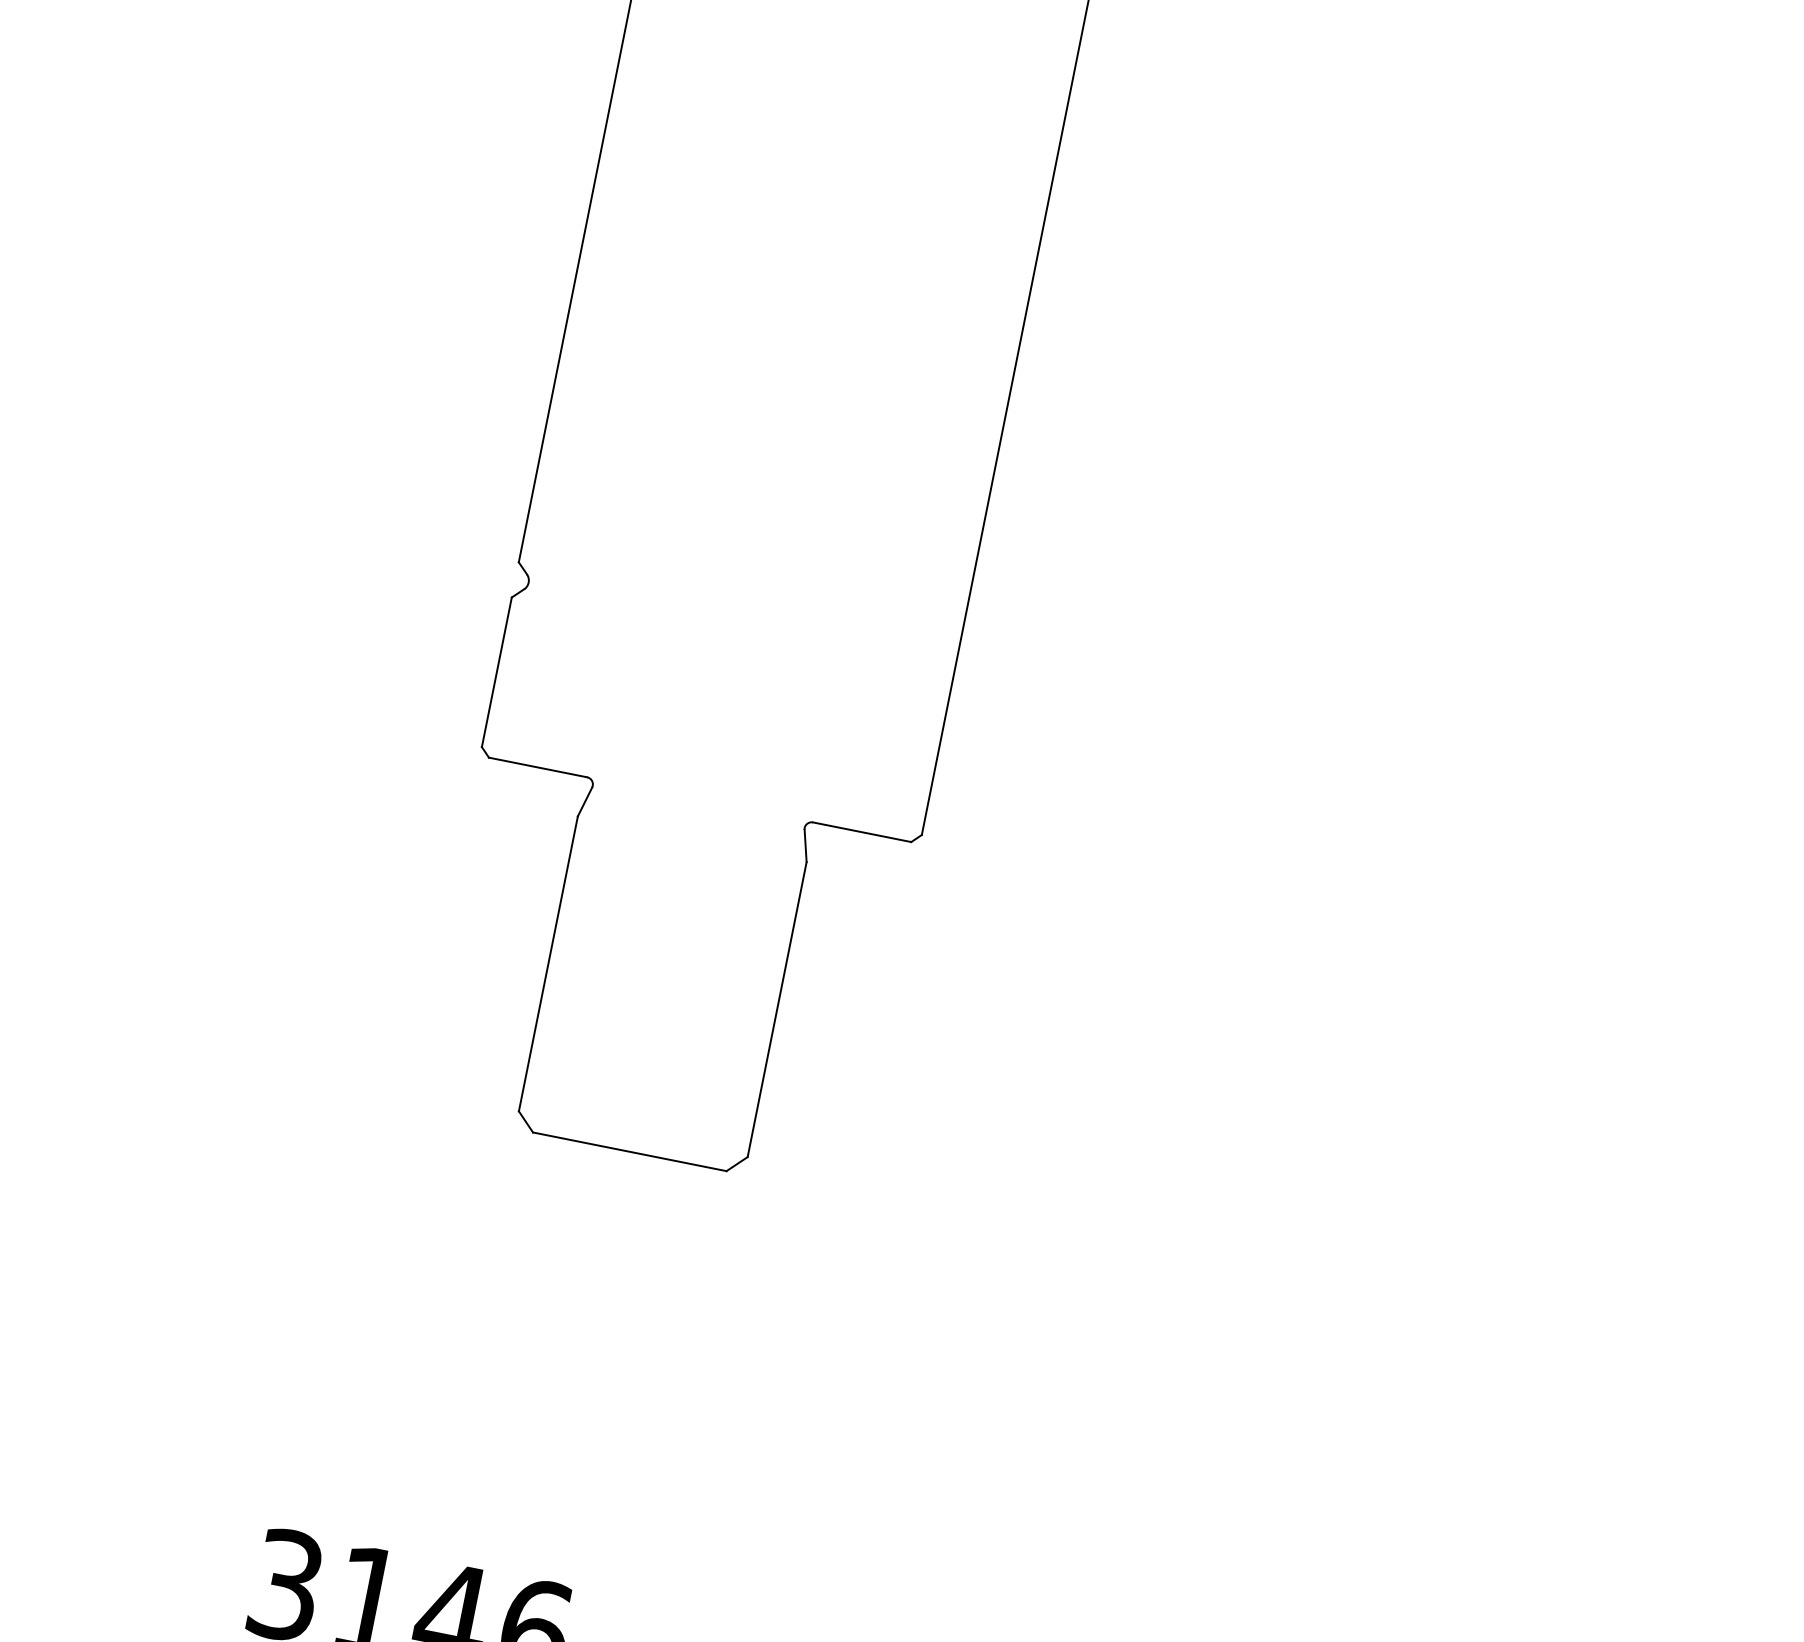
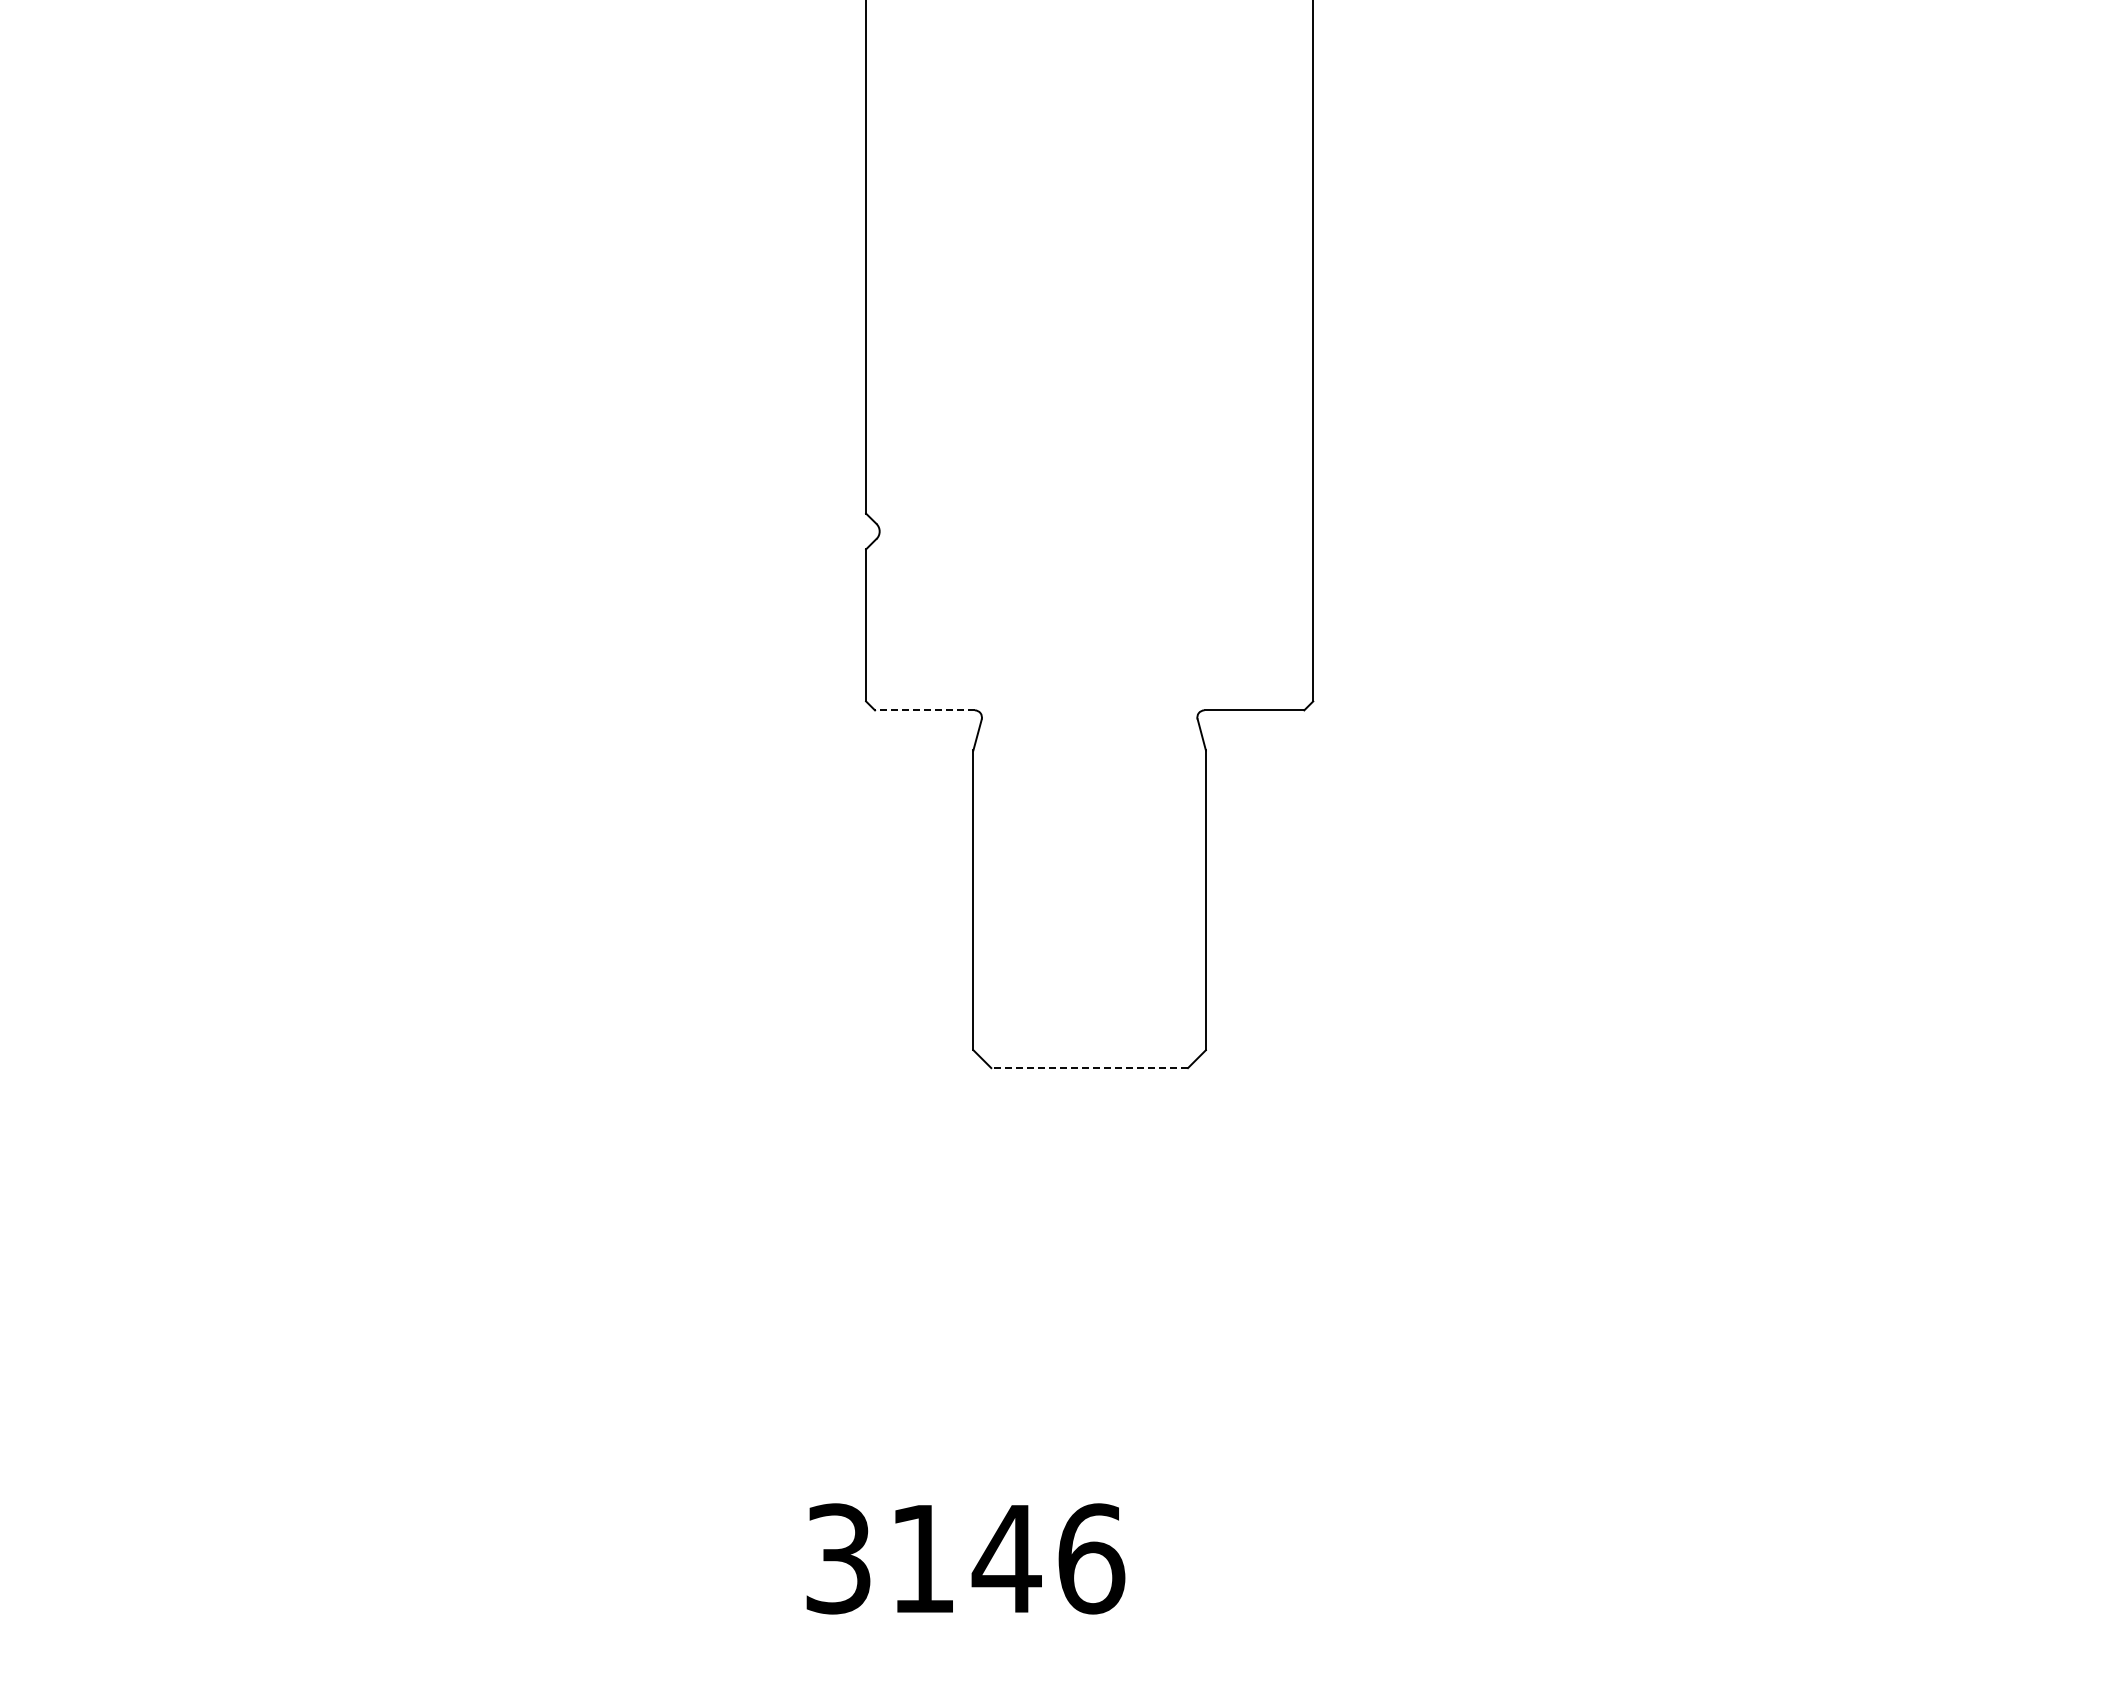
line: (537, 767) -> (924, 710), solid -> dashed
line: (629, 1152) -> (1089, 1068), solid -> dashed

